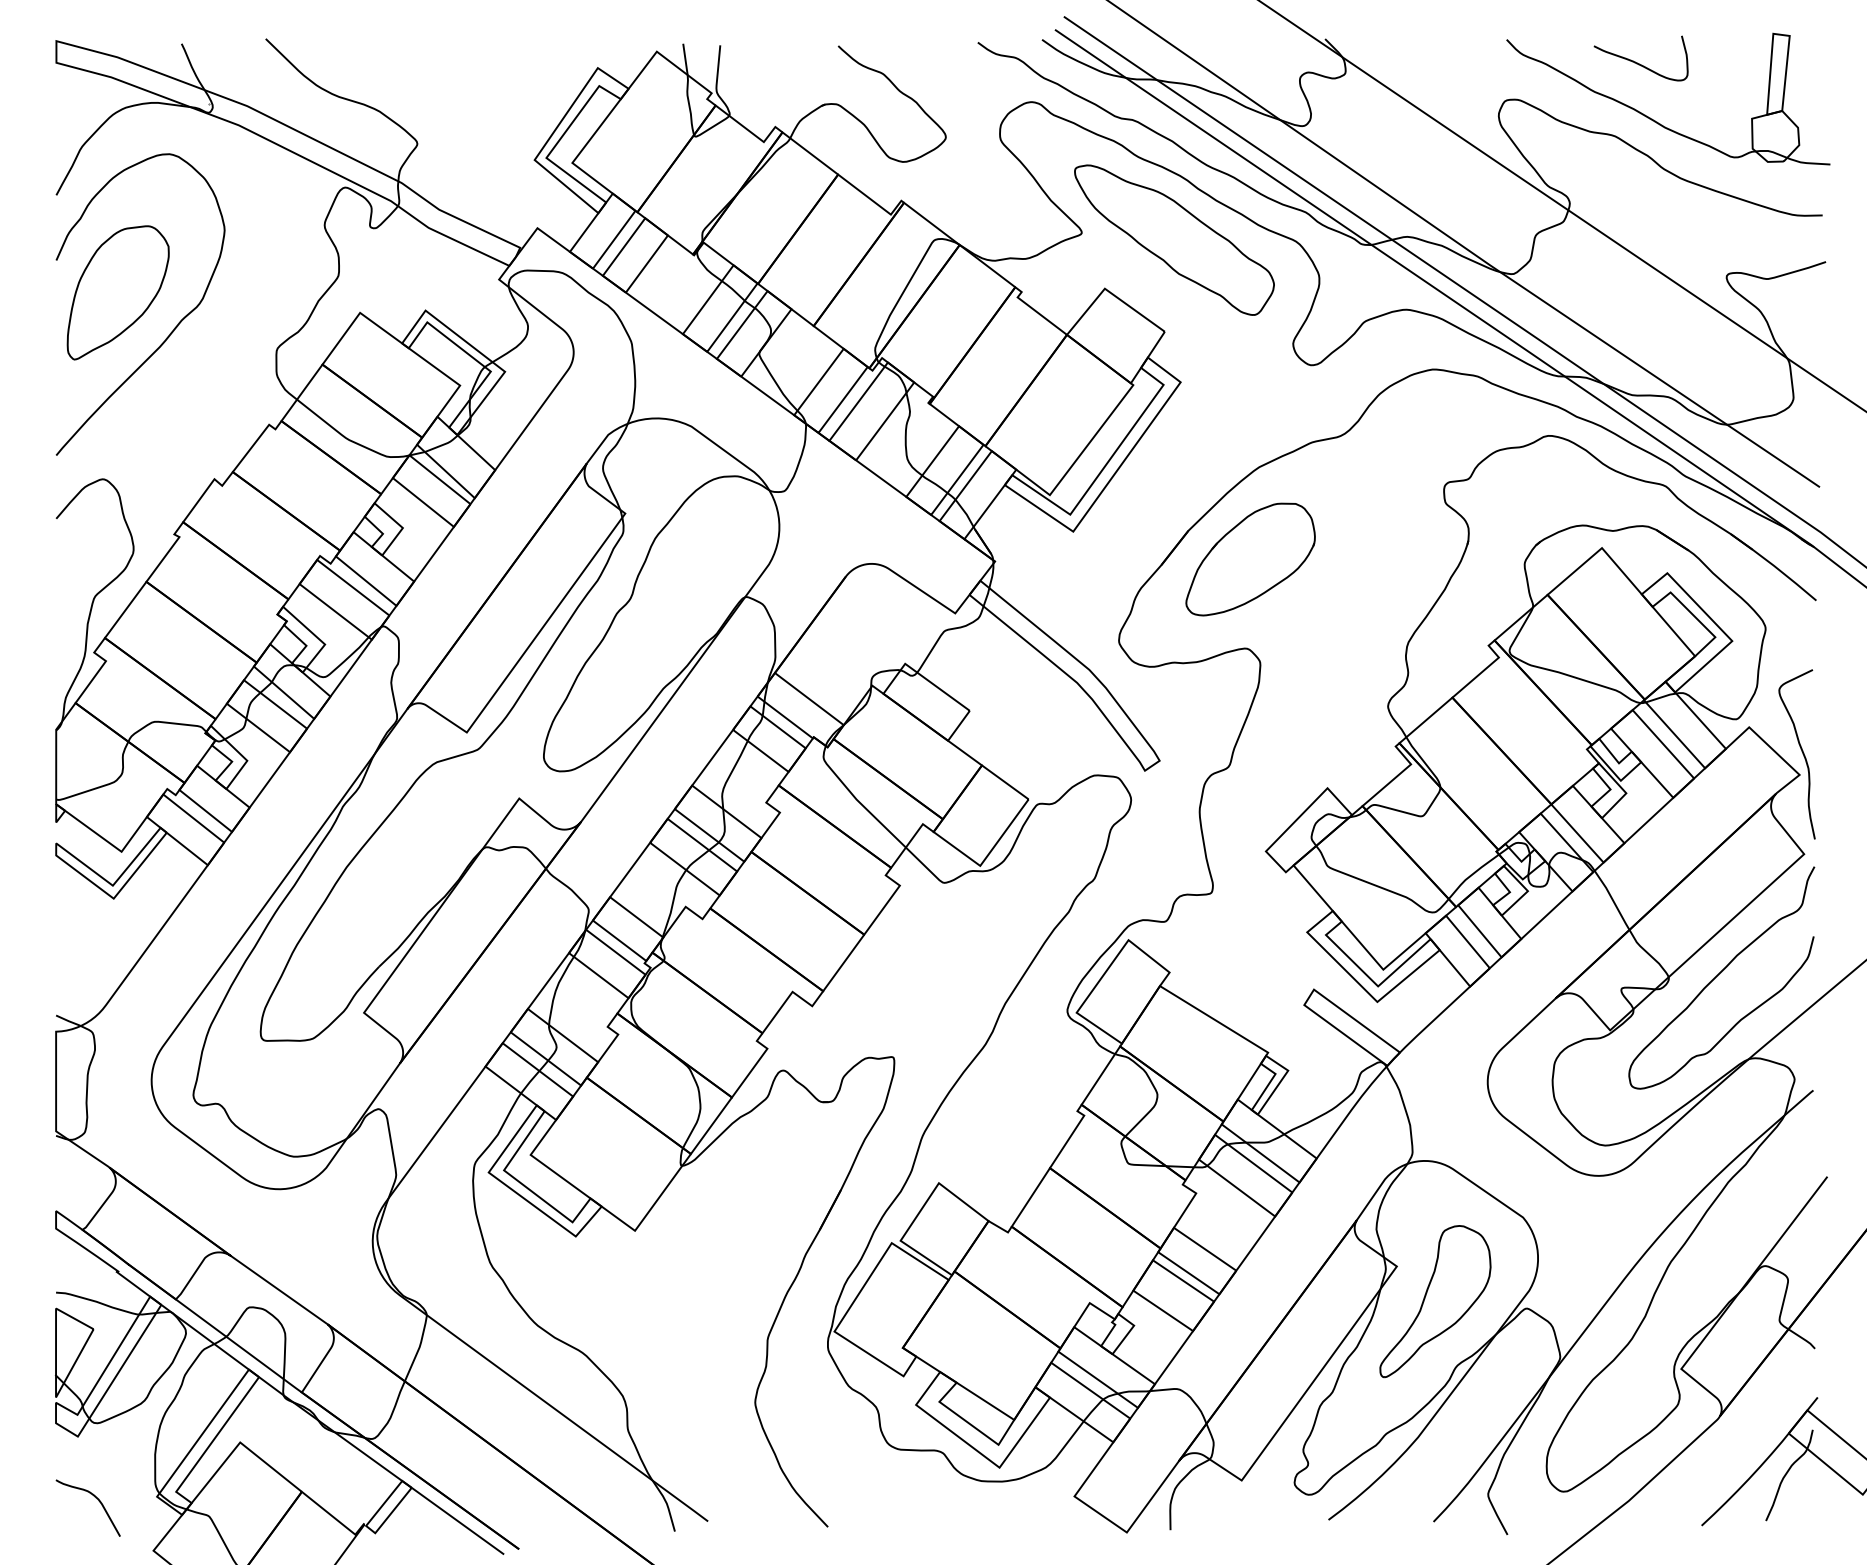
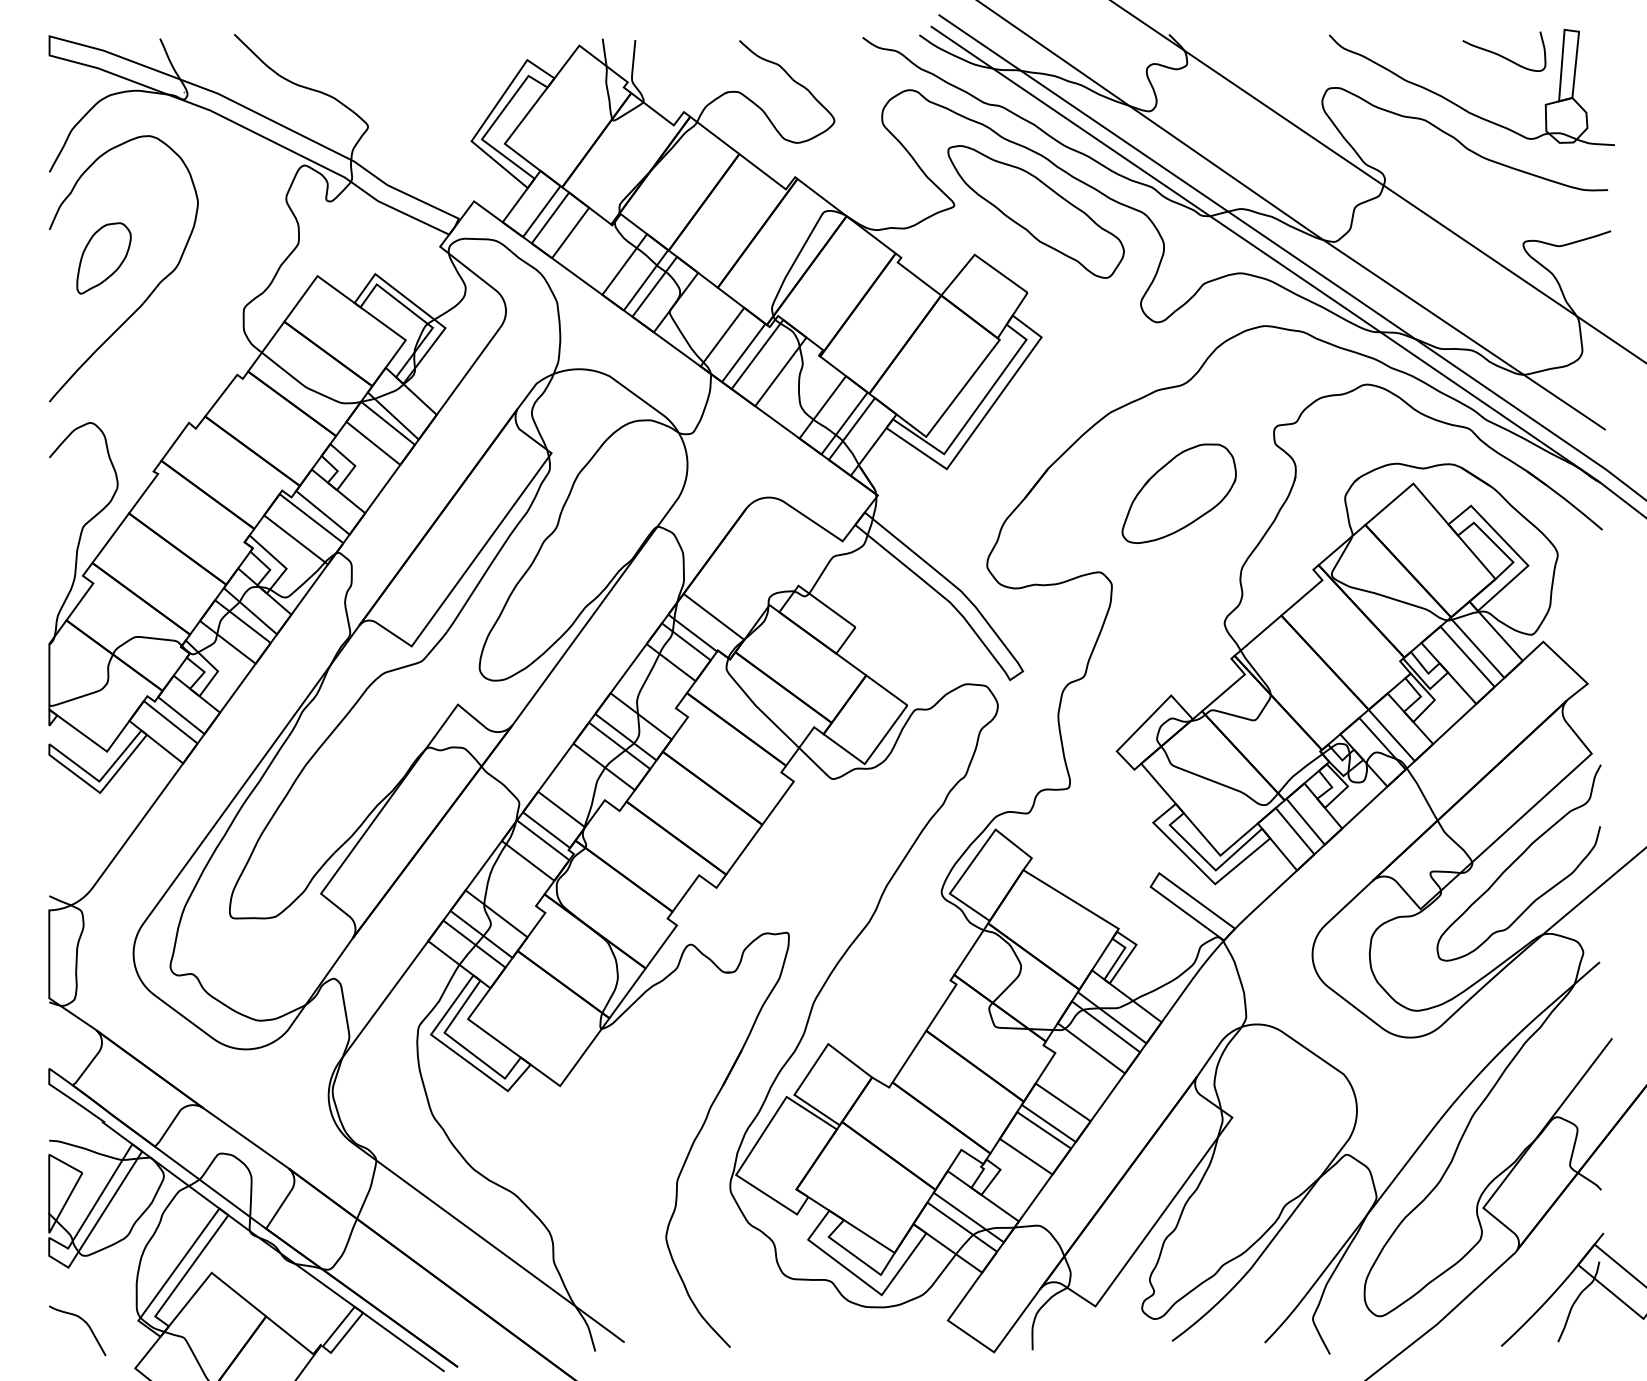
curve: (1637, 62) -> (1501, 55), moved
part: (117, 292) -> (103, 258), size x0.6
part: (1250, 559) -> (1179, 493), moved
curve: (1801, 751) -> (1589, 663), removed
part: (1435, 1301) -> (1266, 1148), removed

